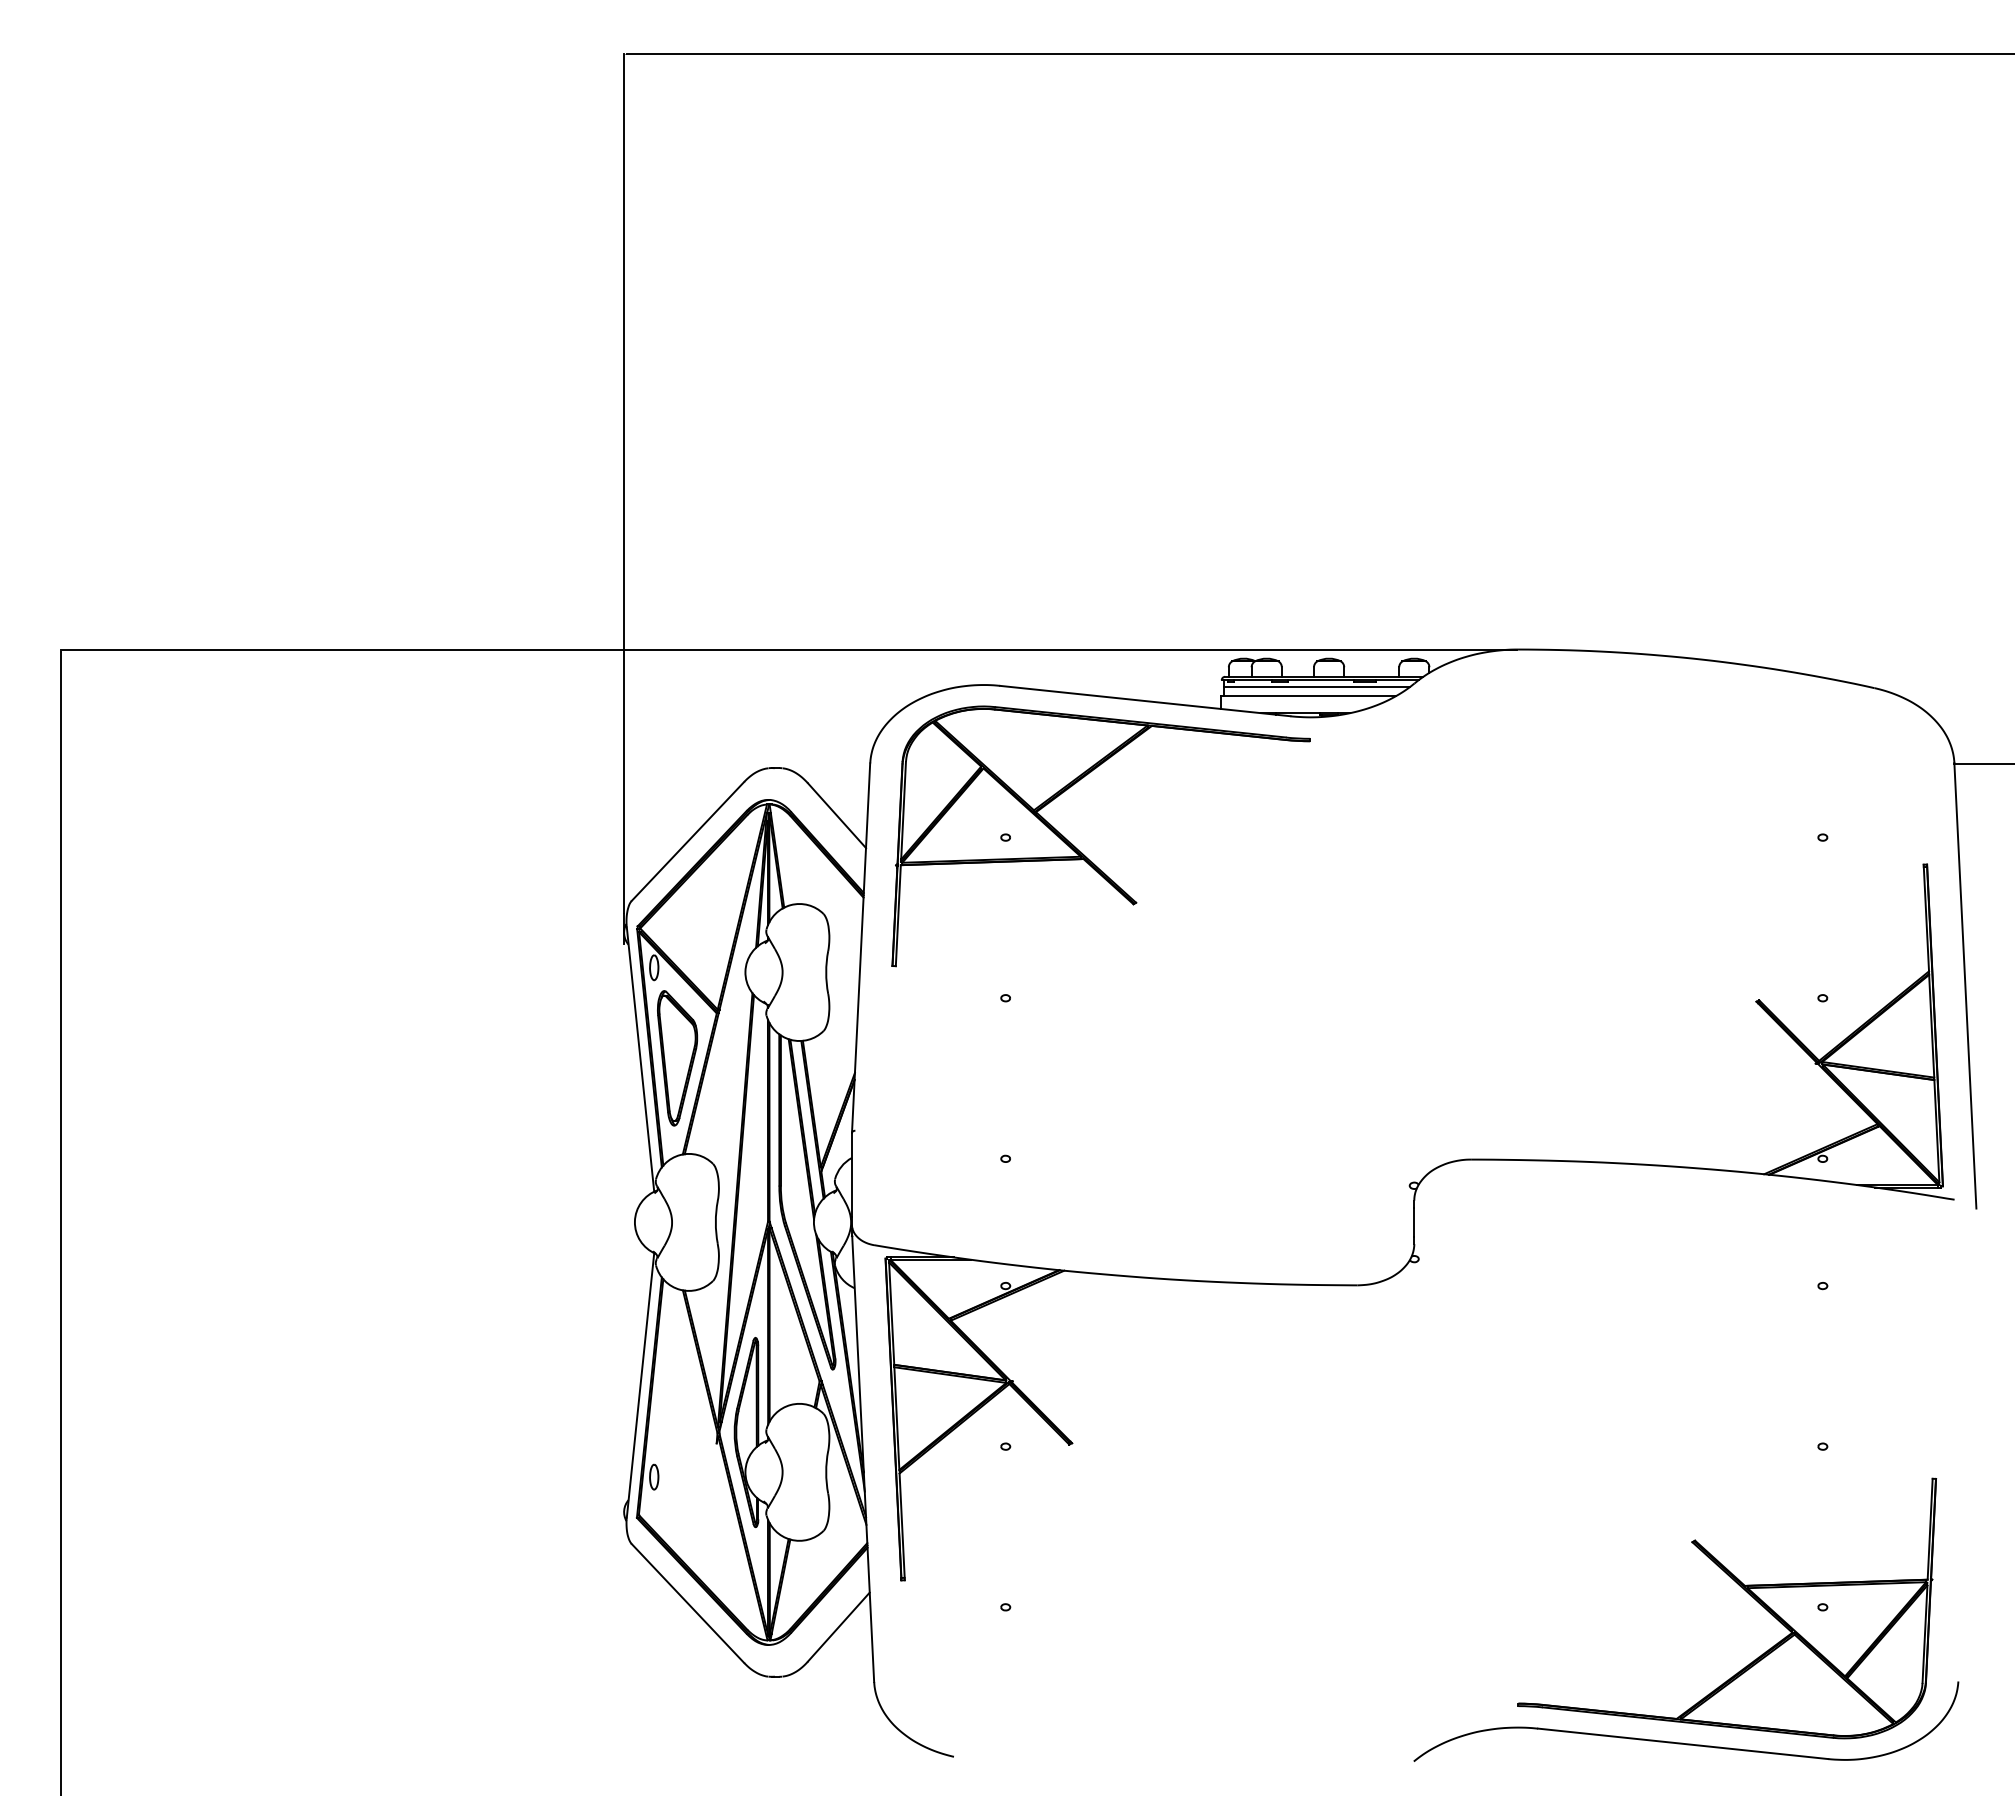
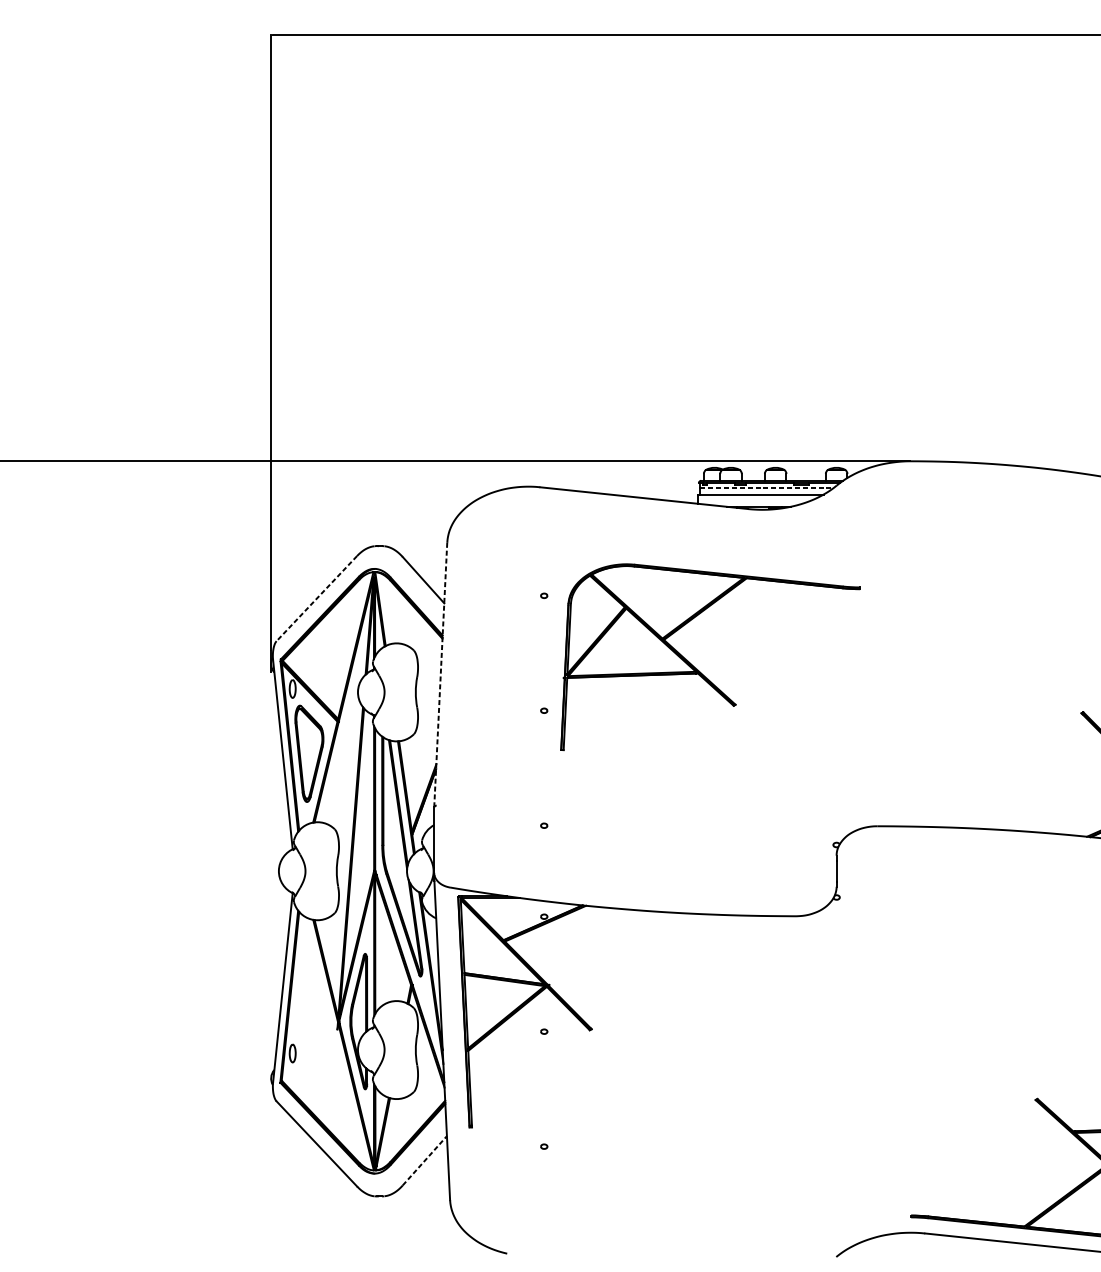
line: (1317, 687) -> (767, 488), solid -> dashed
line: (687, 841) -> (316, 598), solid -> dashed
part: (1083, 853) -> (697, 669), moved
line: (861, 948) -> (441, 675), solid -> dashed
line: (839, 1626) -> (425, 1160), solid -> dashed

